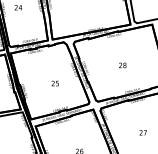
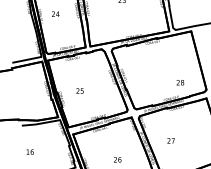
text: (122, 65) -> (180, 82), moved
text: (54, 83) -> (79, 90), moved
text: (142, 132) -> (170, 140), moved

